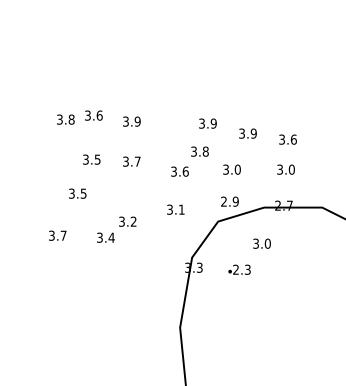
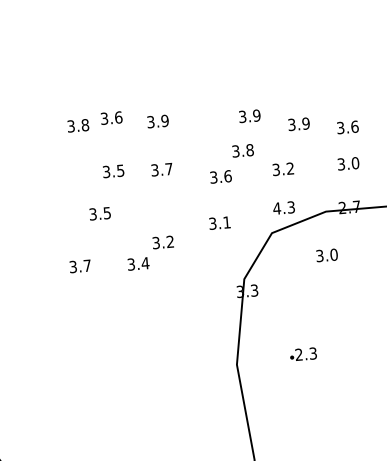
text: (237, 169) -> (290, 168), 3.0 -> 3.2
text: (229, 201) -> (283, 207), 2.9 -> 4.3
part: (239, 269) -> (303, 354), moved

